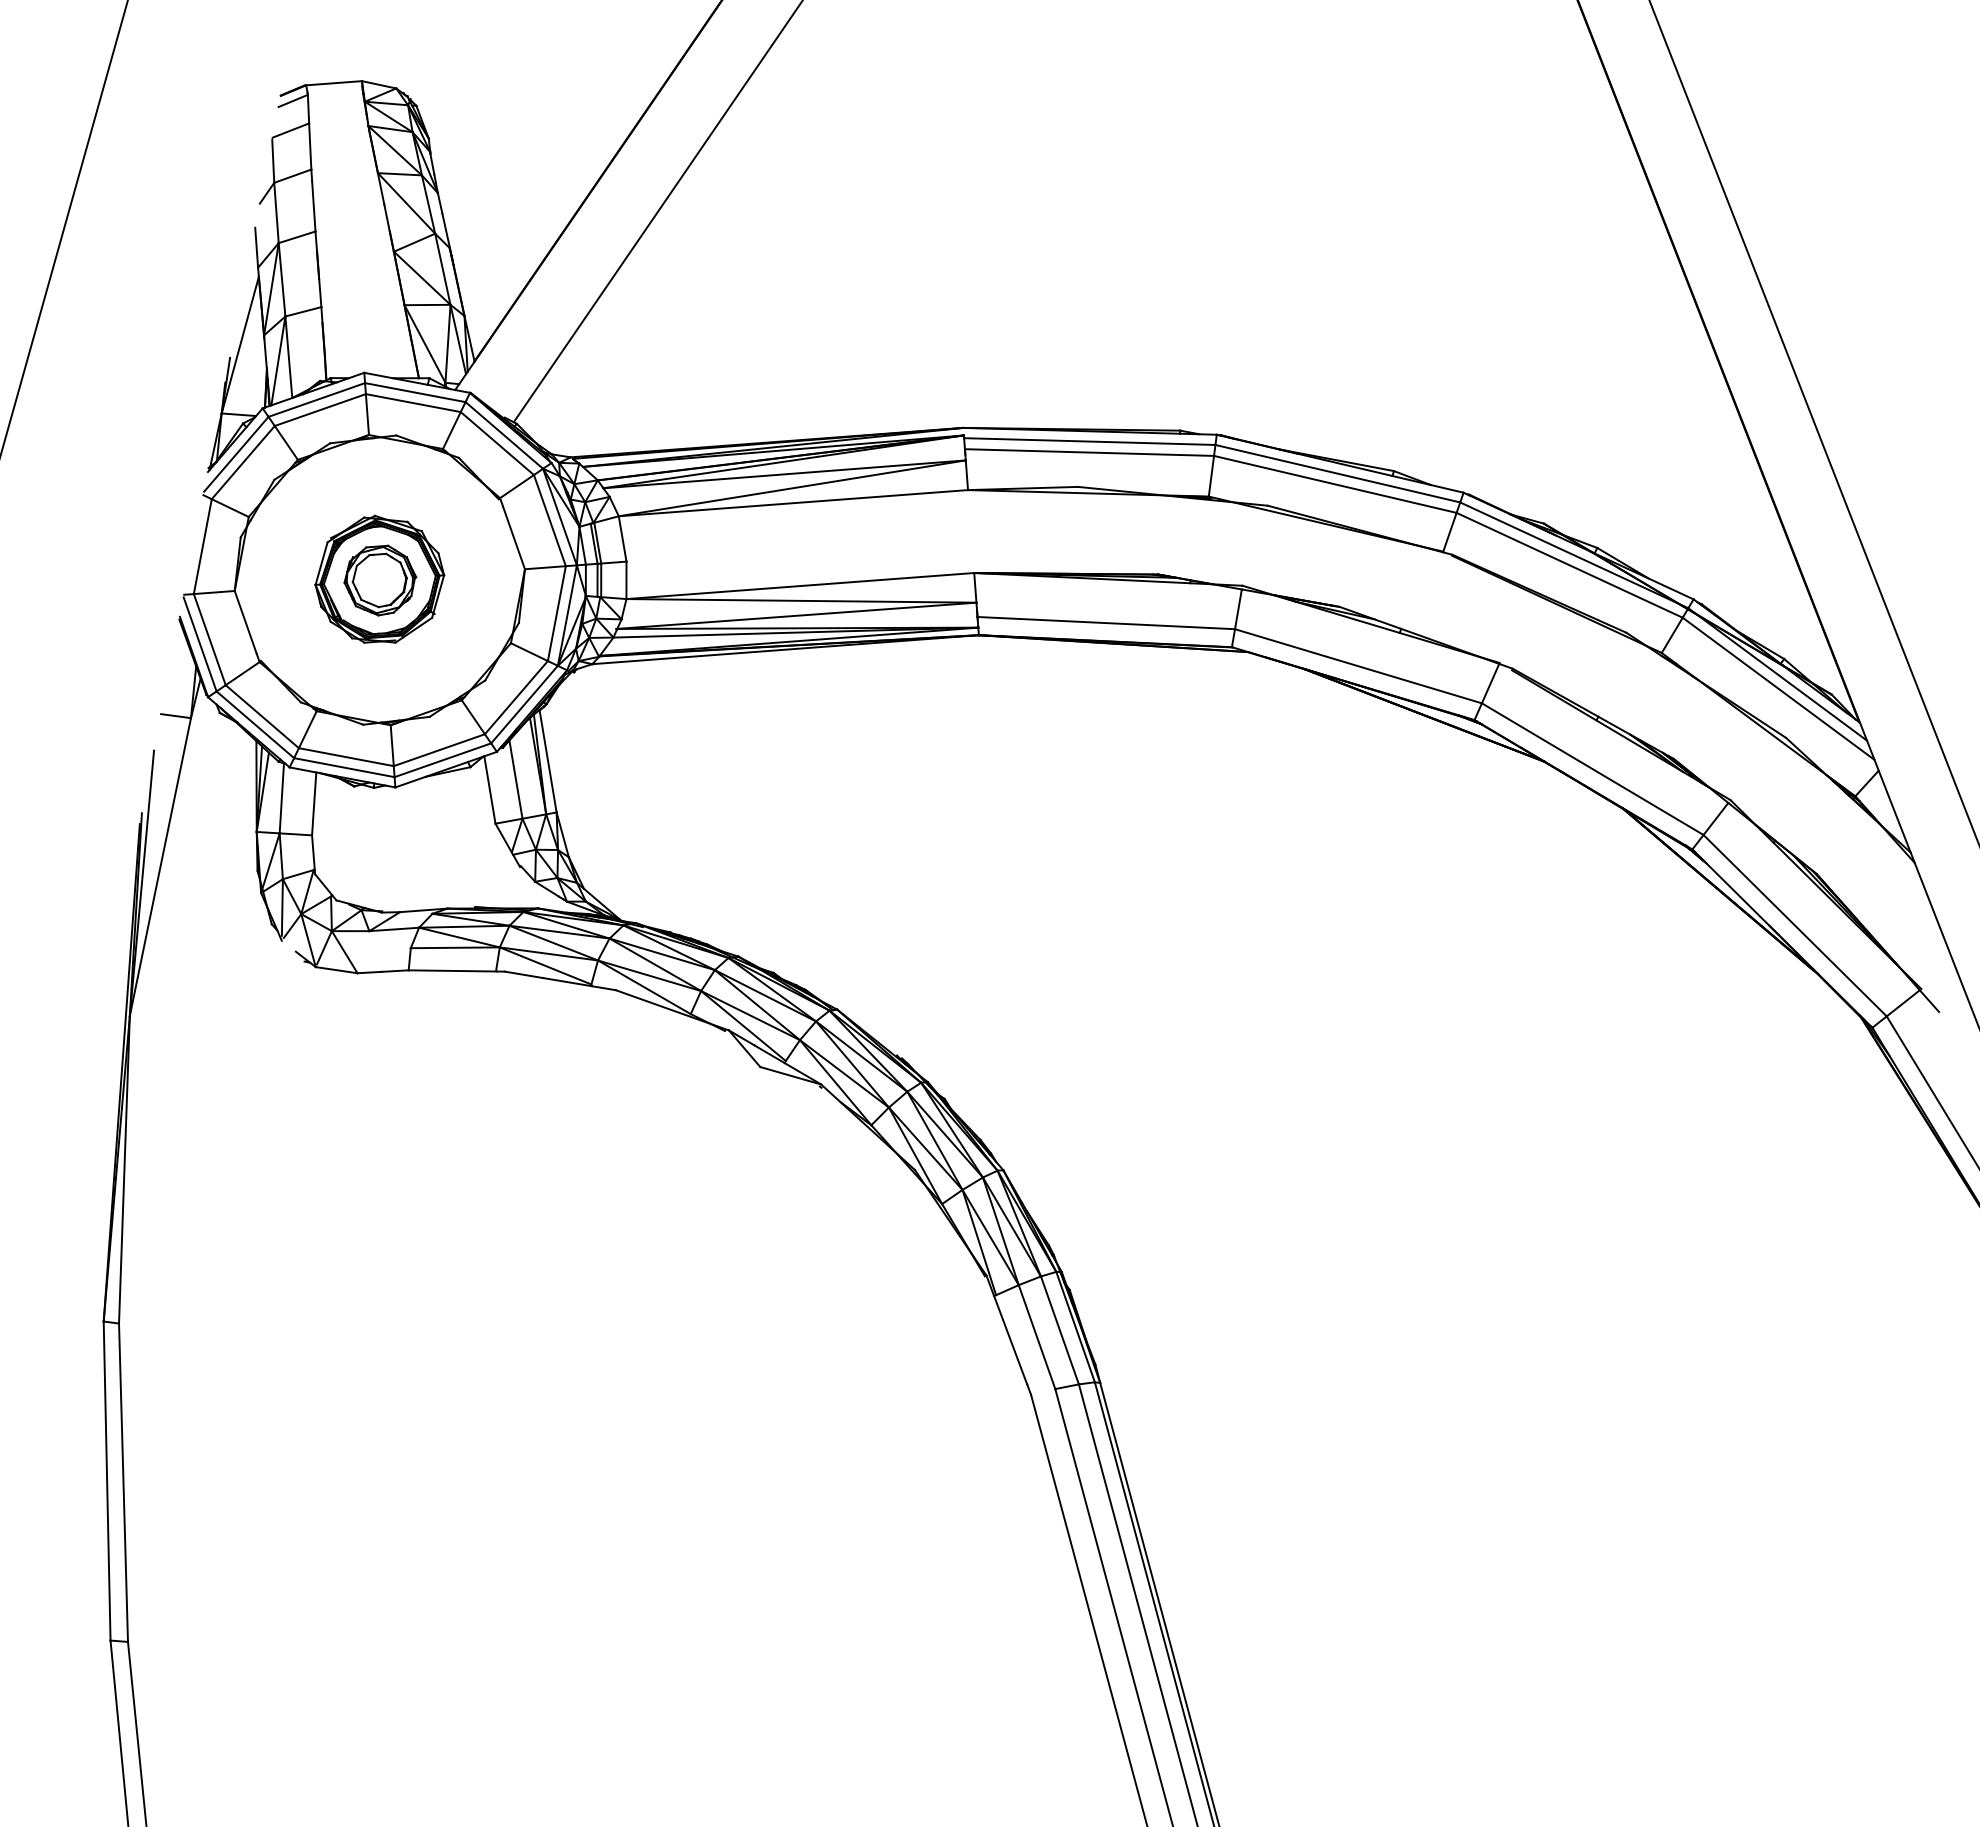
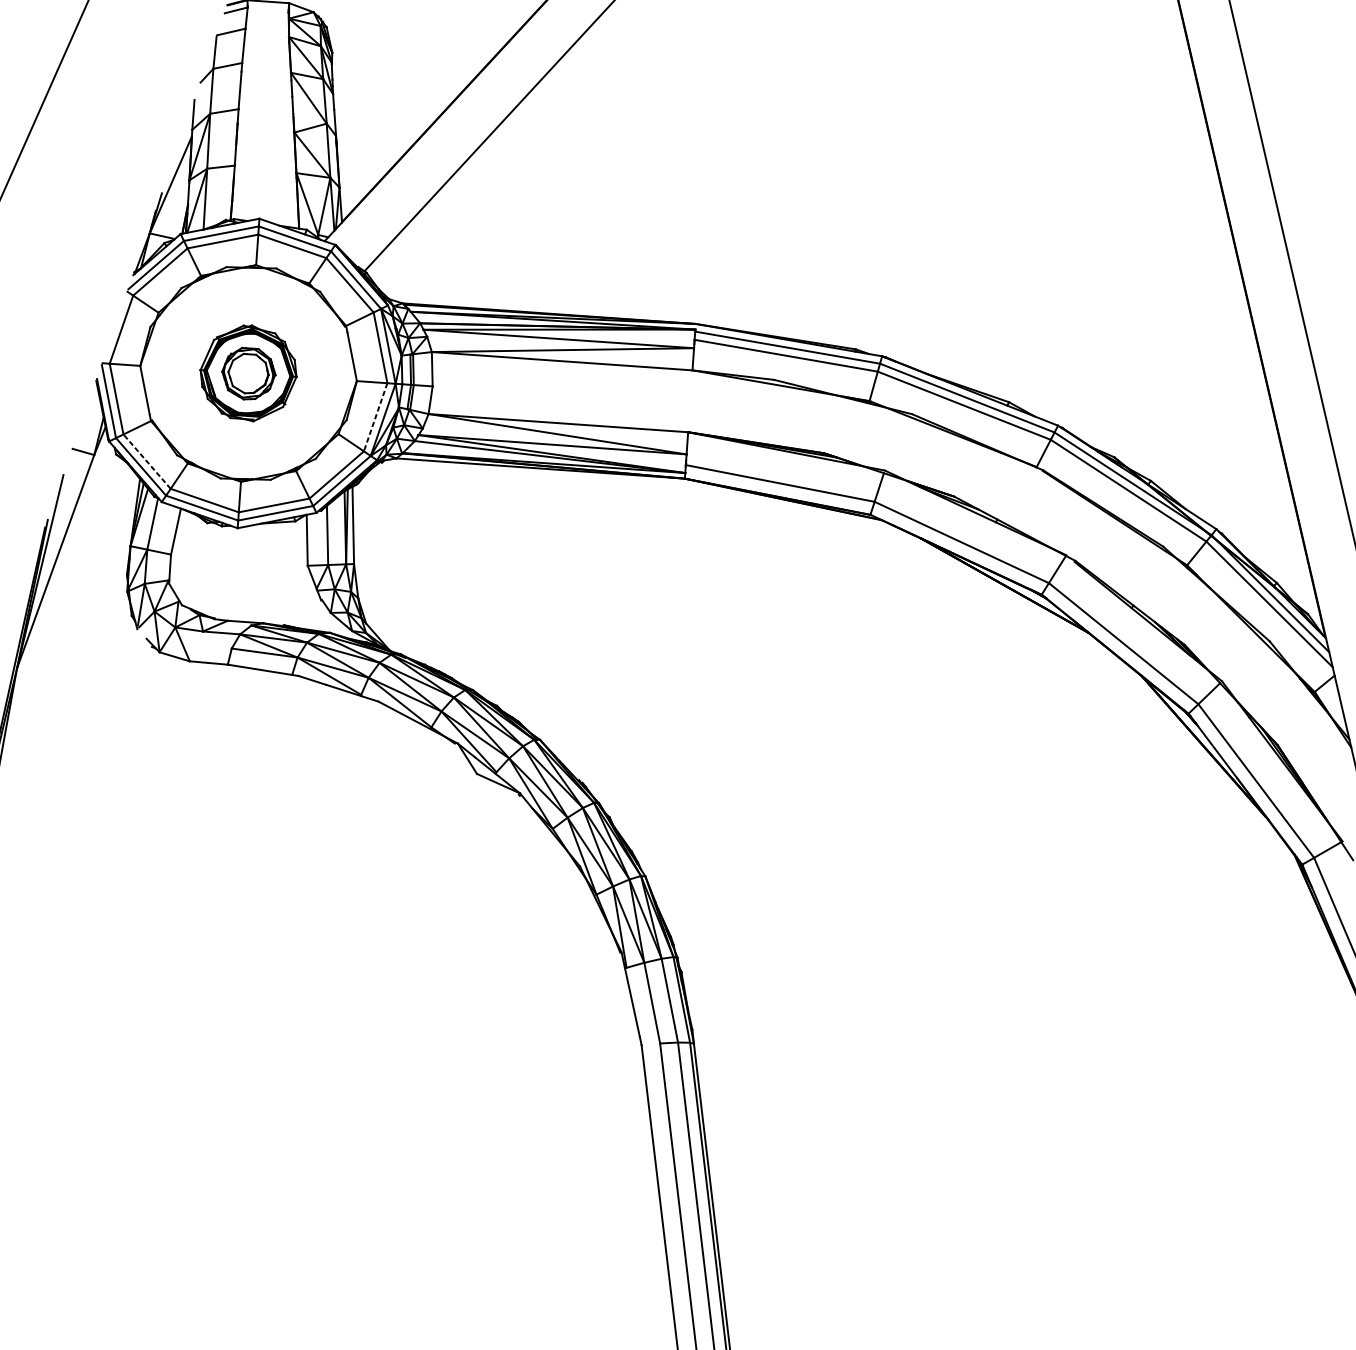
line: (556, 614) -> (375, 417), solid -> dashed
line: (261, 716) -> (146, 461), solid -> dashed

